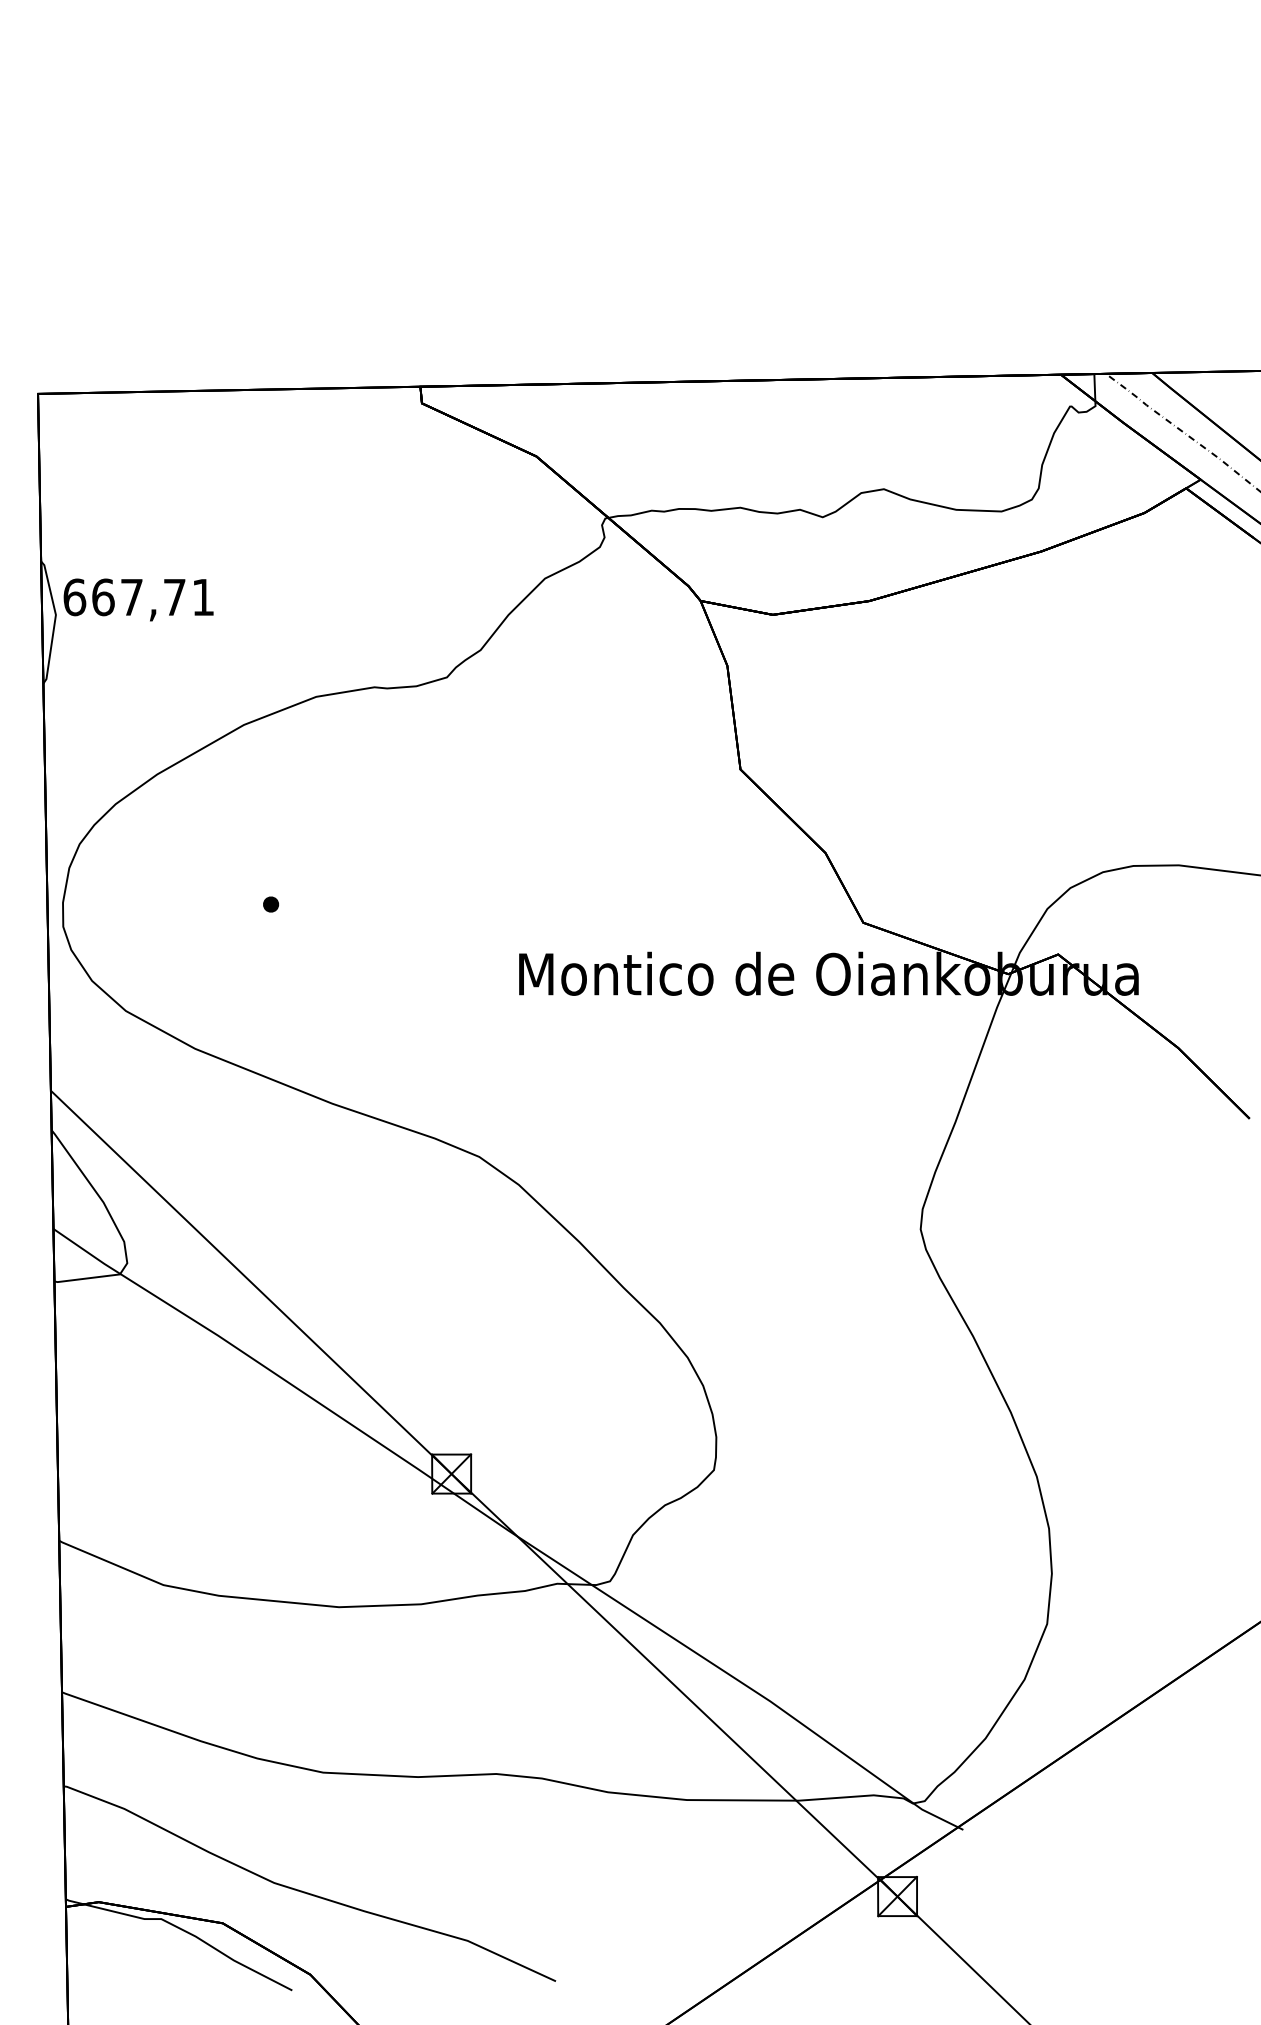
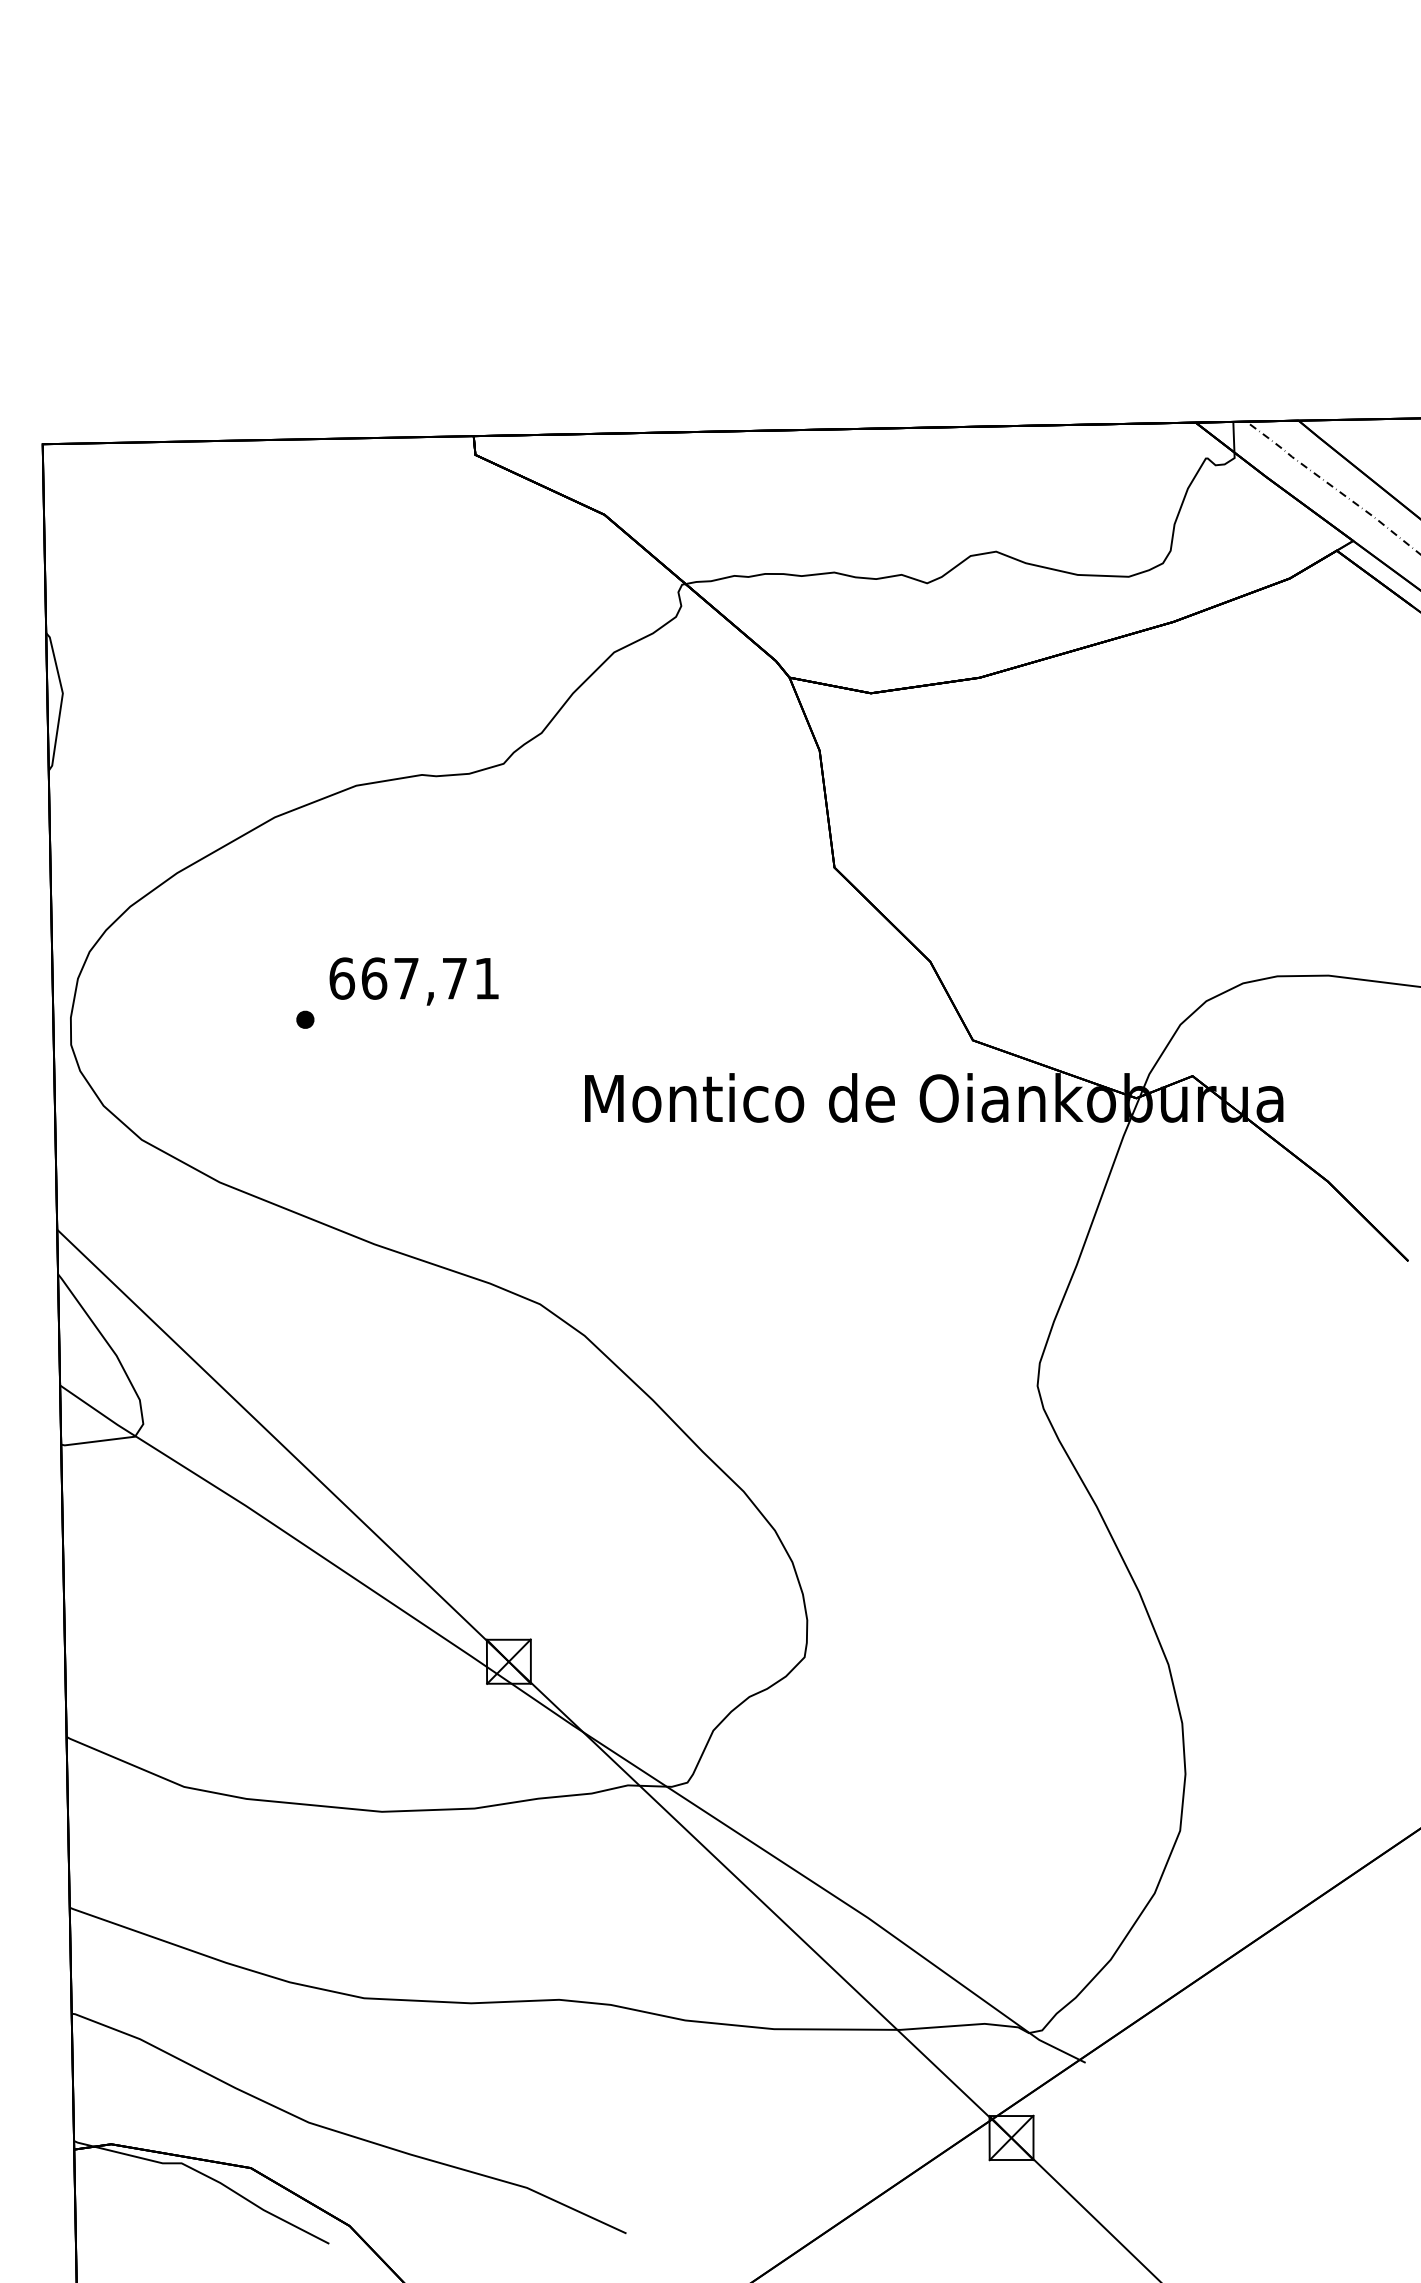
text: (138, 599) -> (413, 981), moved

